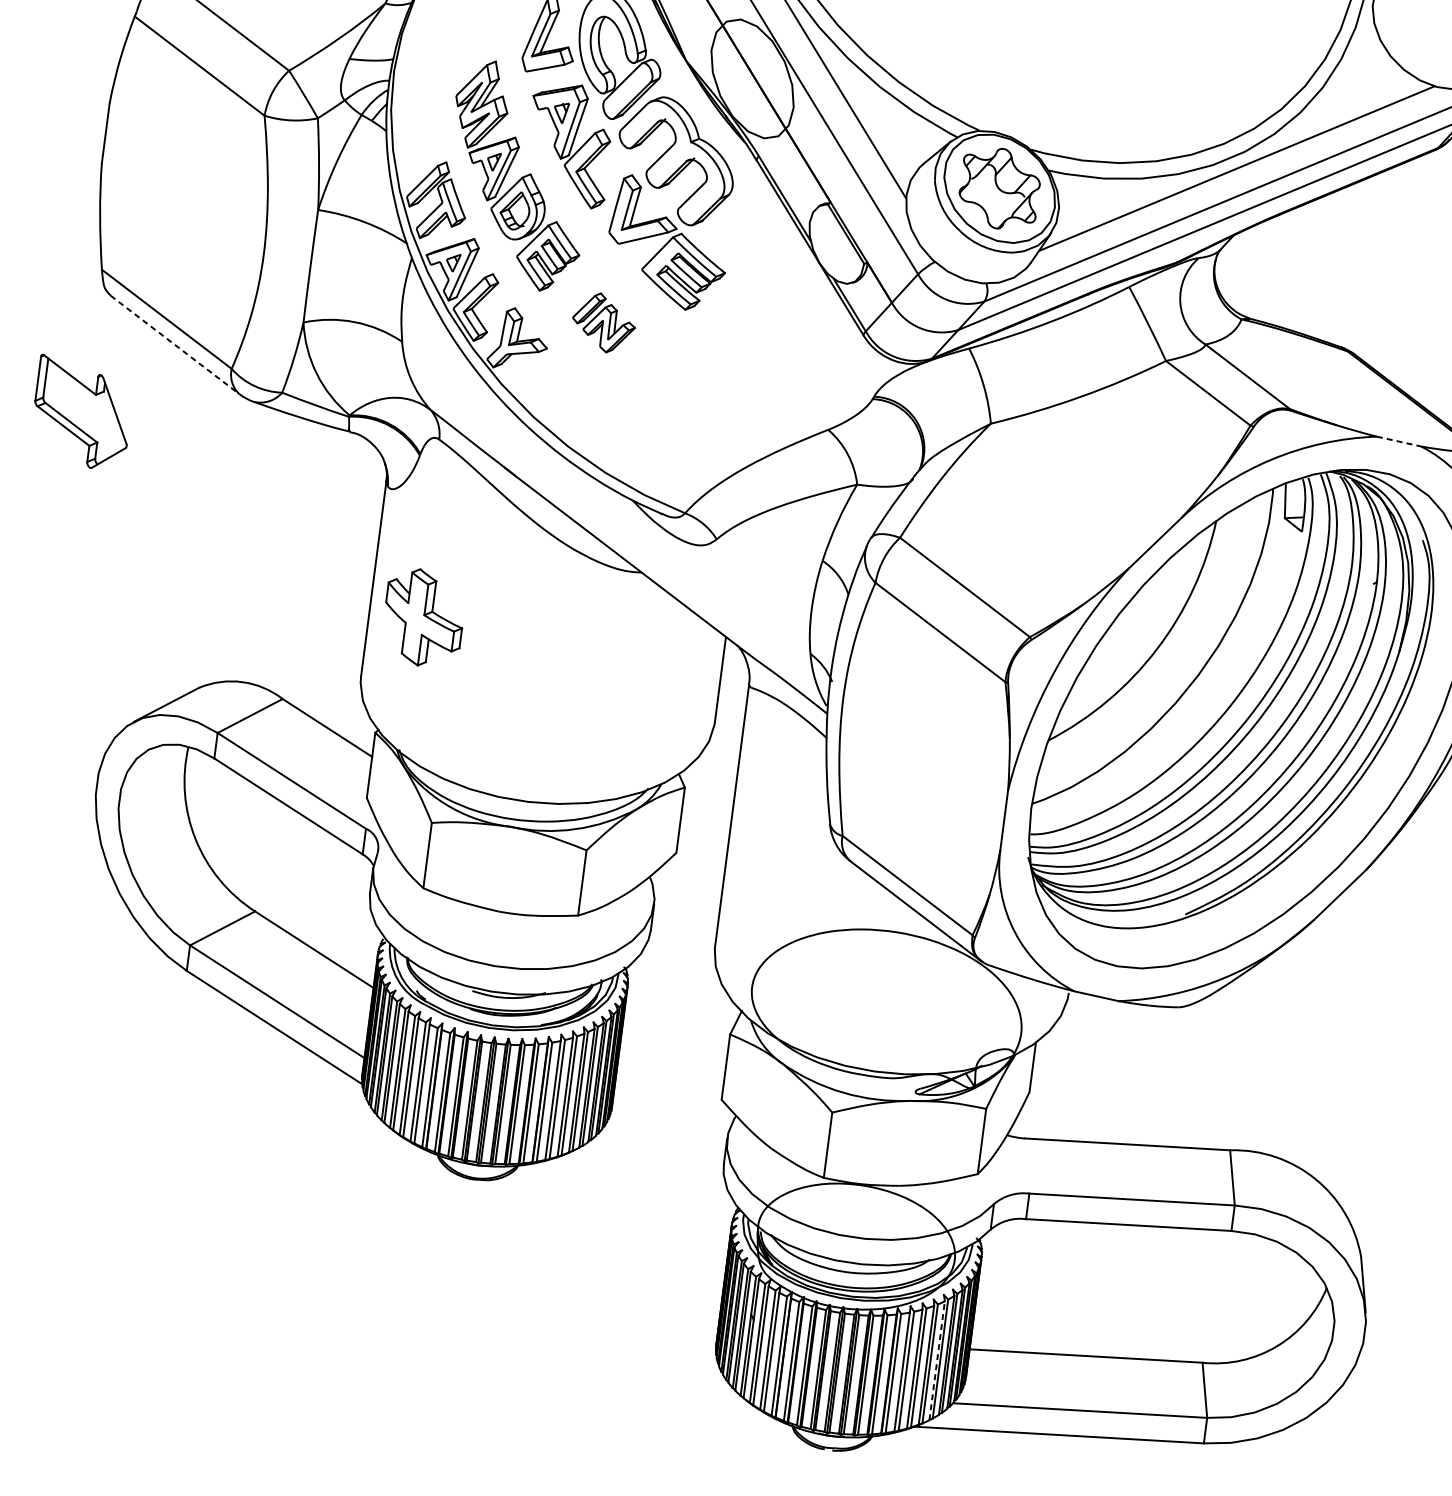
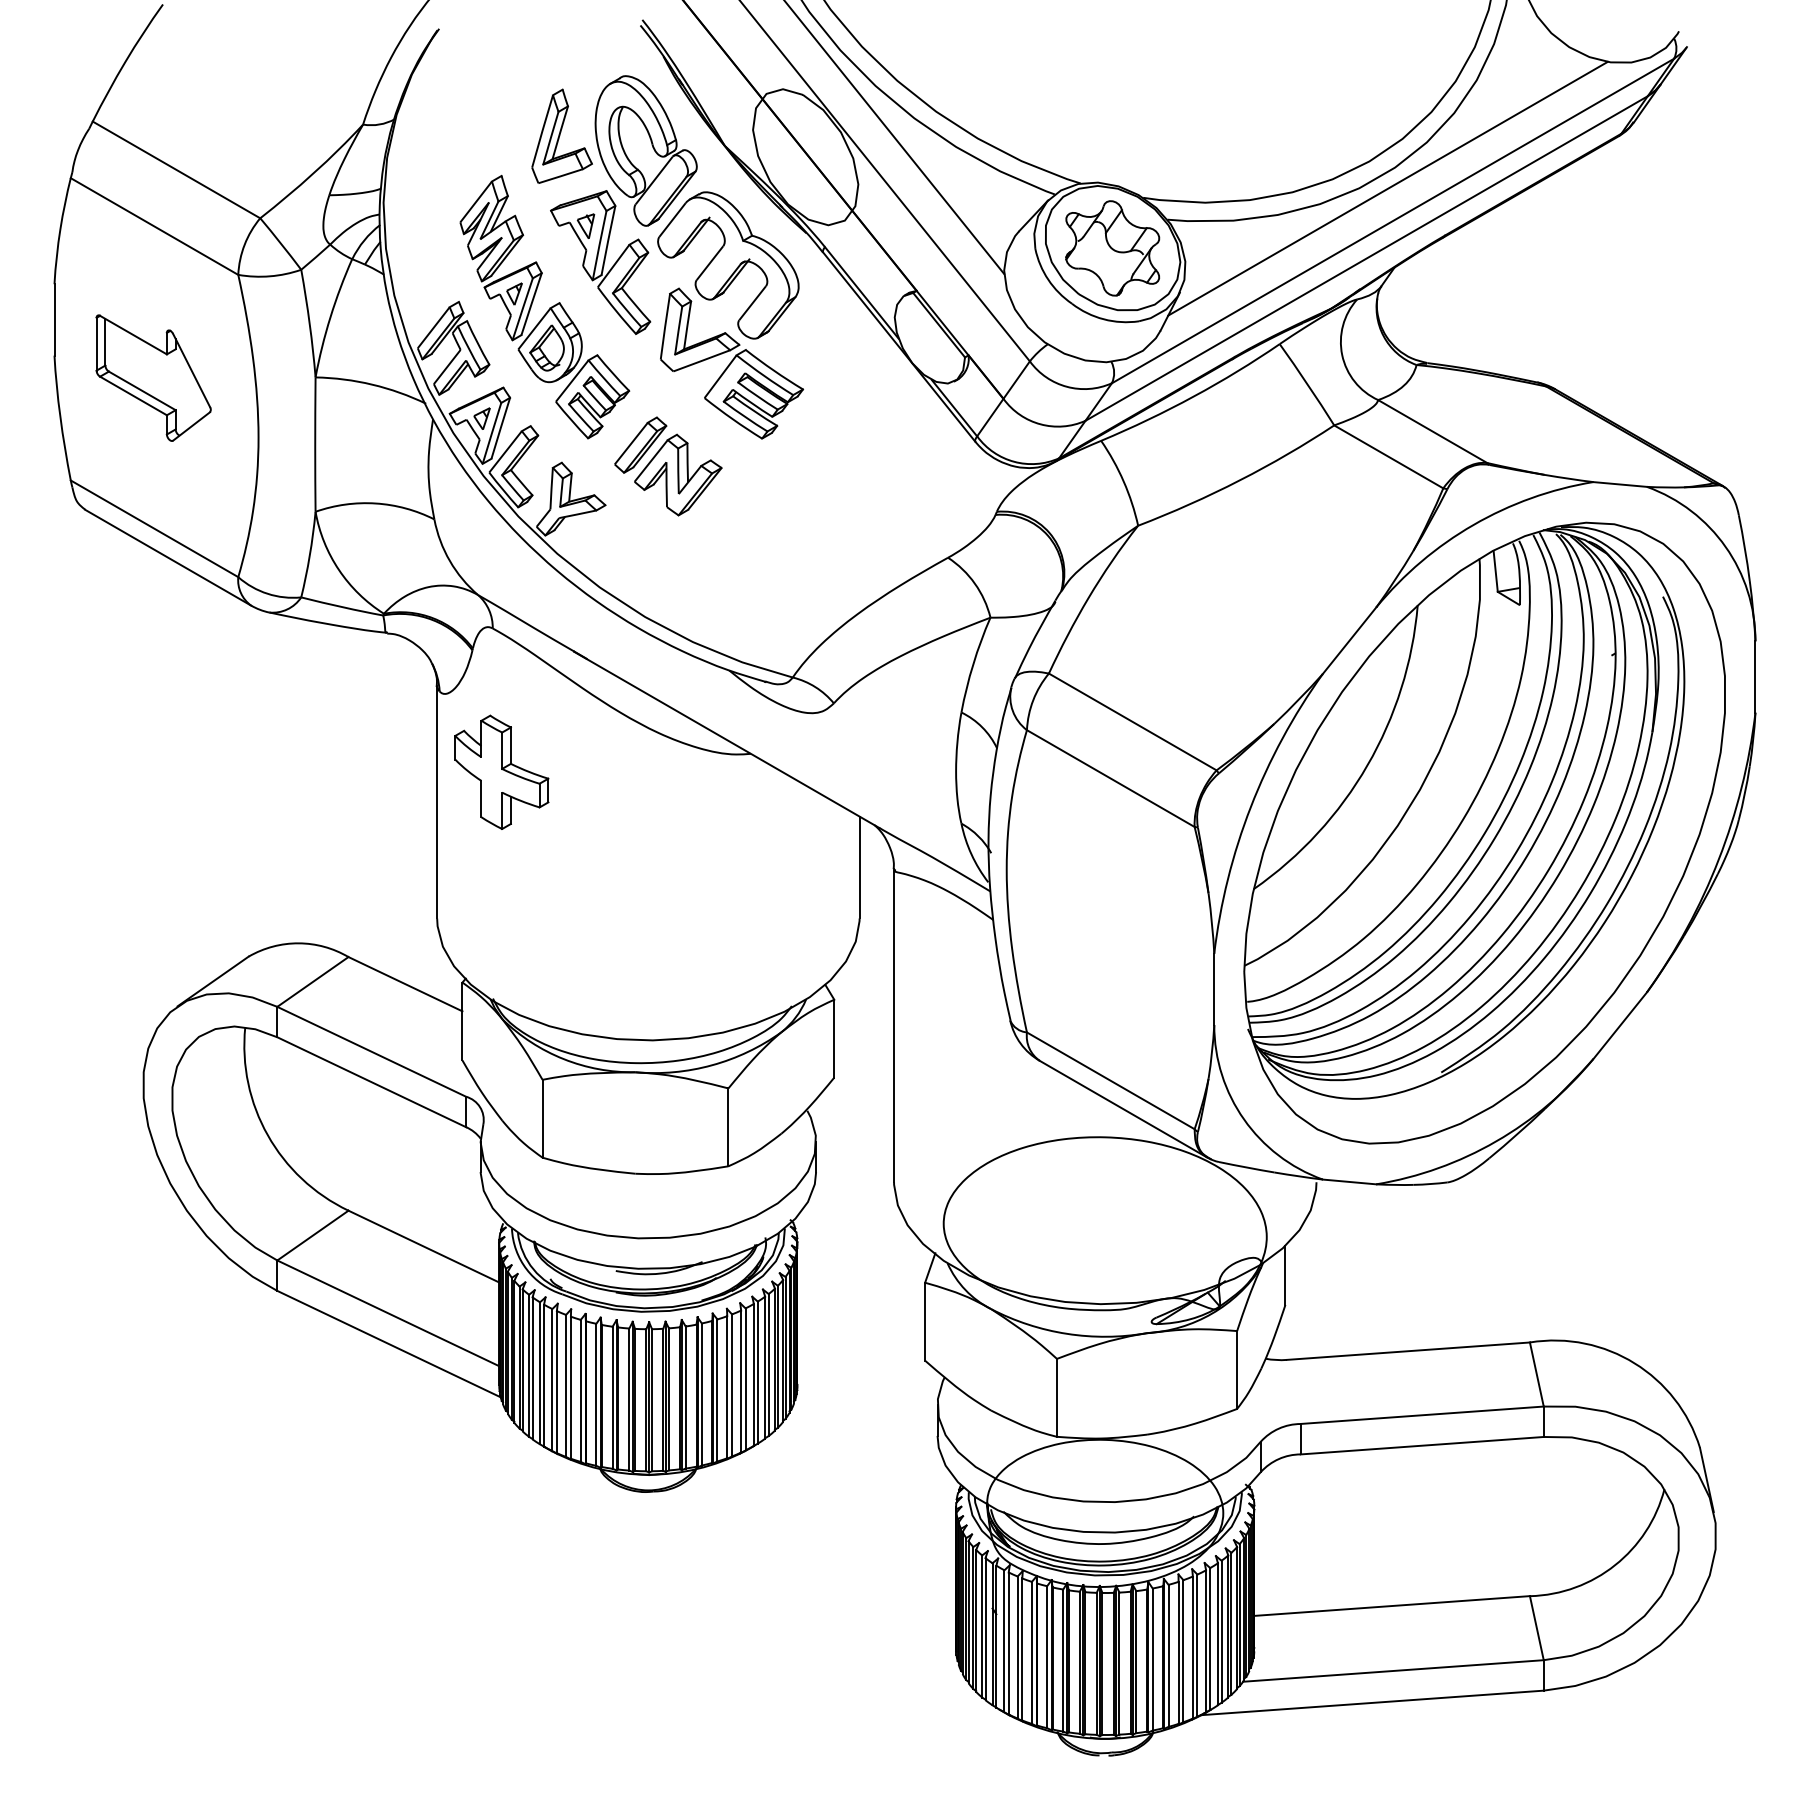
part: (604, 323) -> (668, 466), size x1.43
line: (175, 344) -> (168, 557), dashed -> solid
part: (82, 412) -> (153, 377), moved
line: (1399, 441) -> (1620, 484), dashed -> solid
part: (423, 617) -> (501, 771), moved
line: (936, 1360) -> (1217, 1633), dashed -> solid

